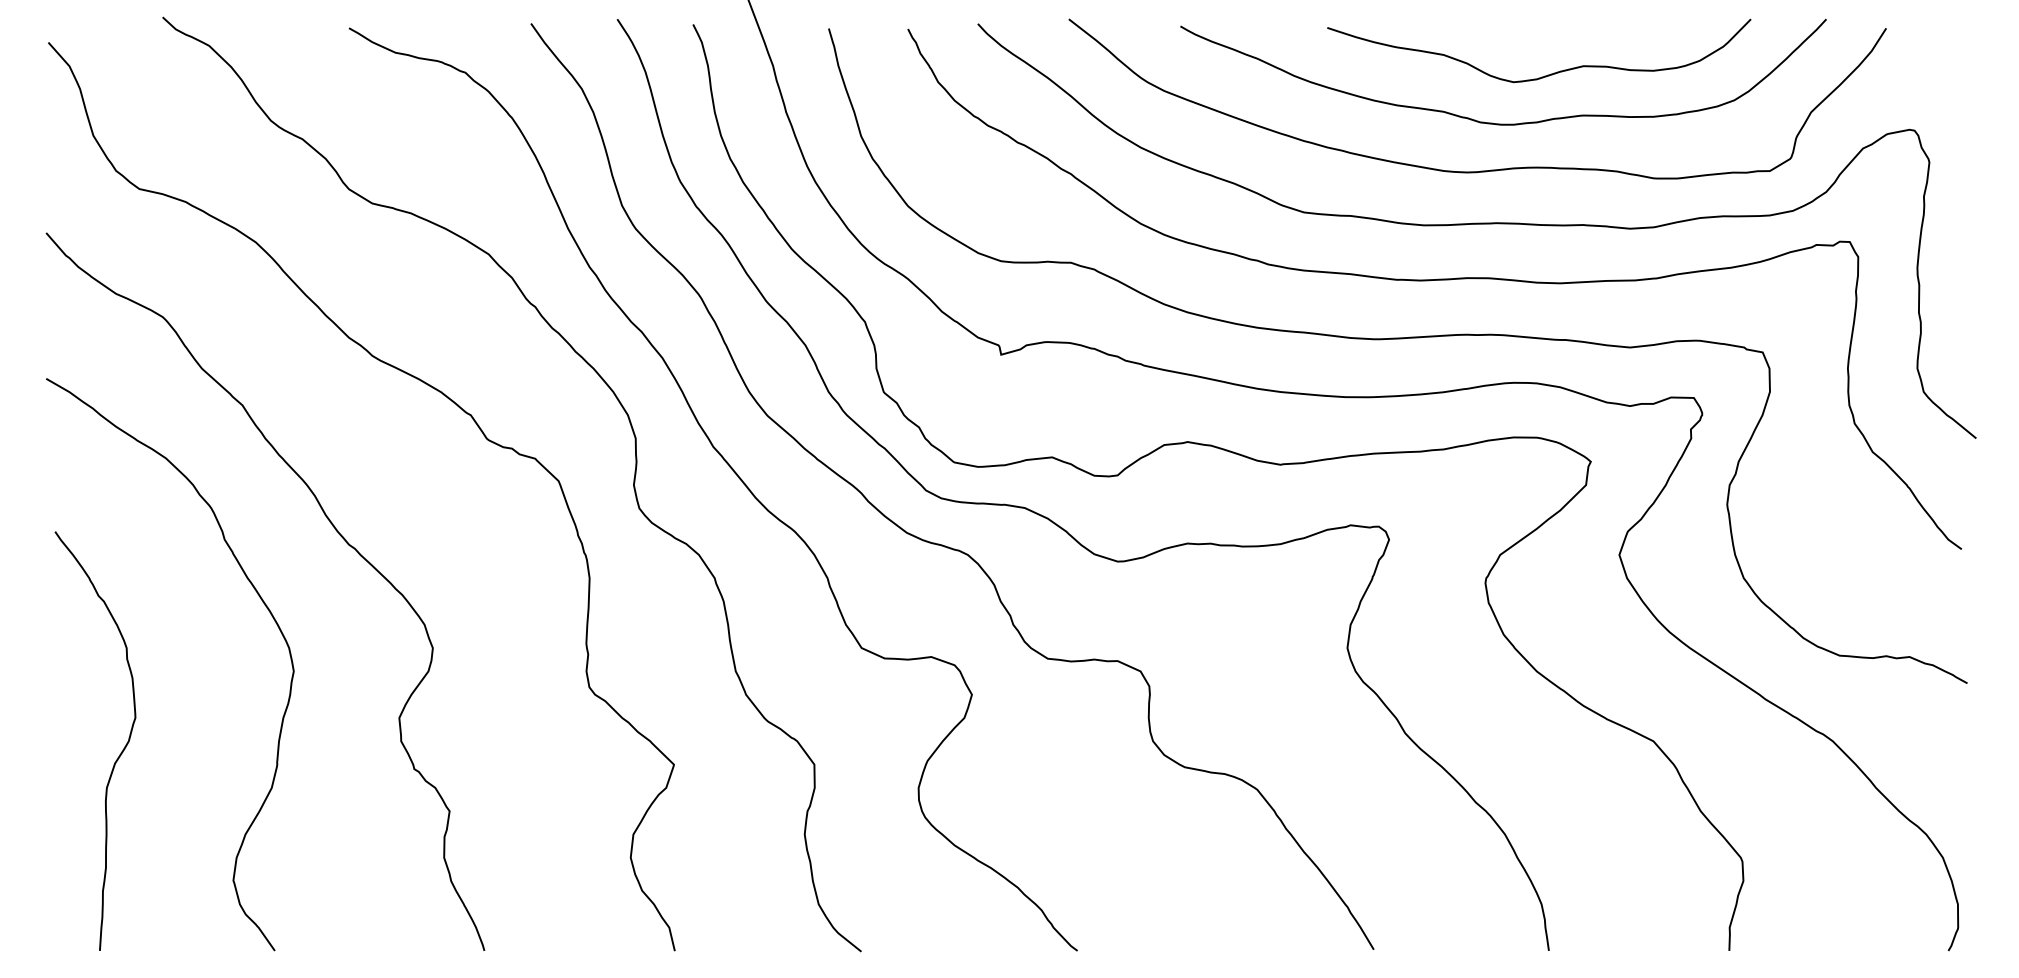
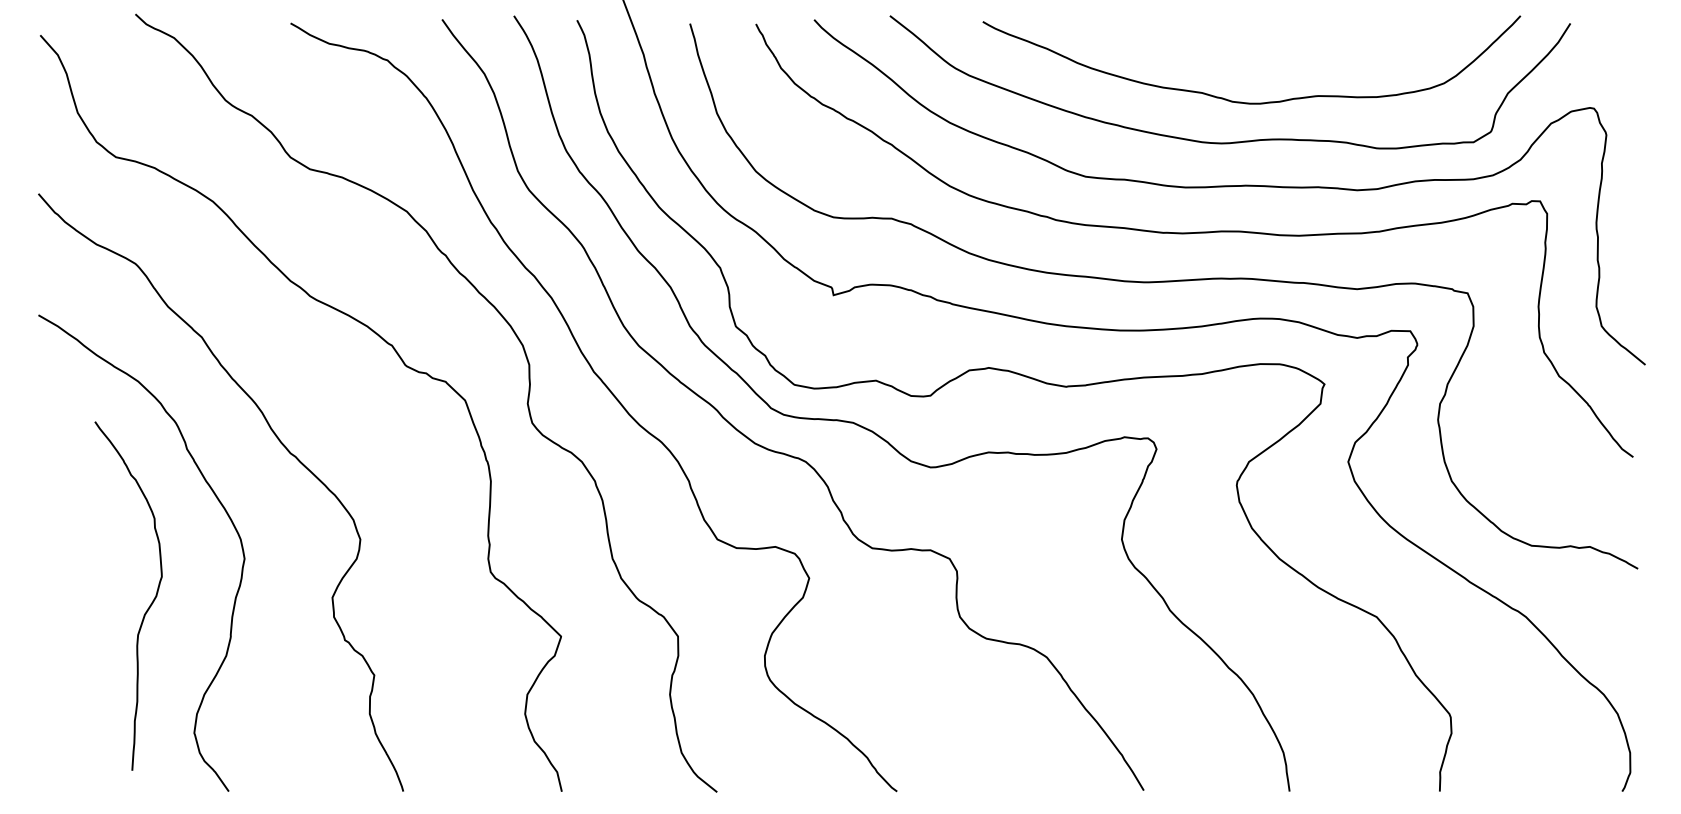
curve: (1544, 75) -> (1285, 62), removed
curve: (119, 754) -> (148, 607), moved

